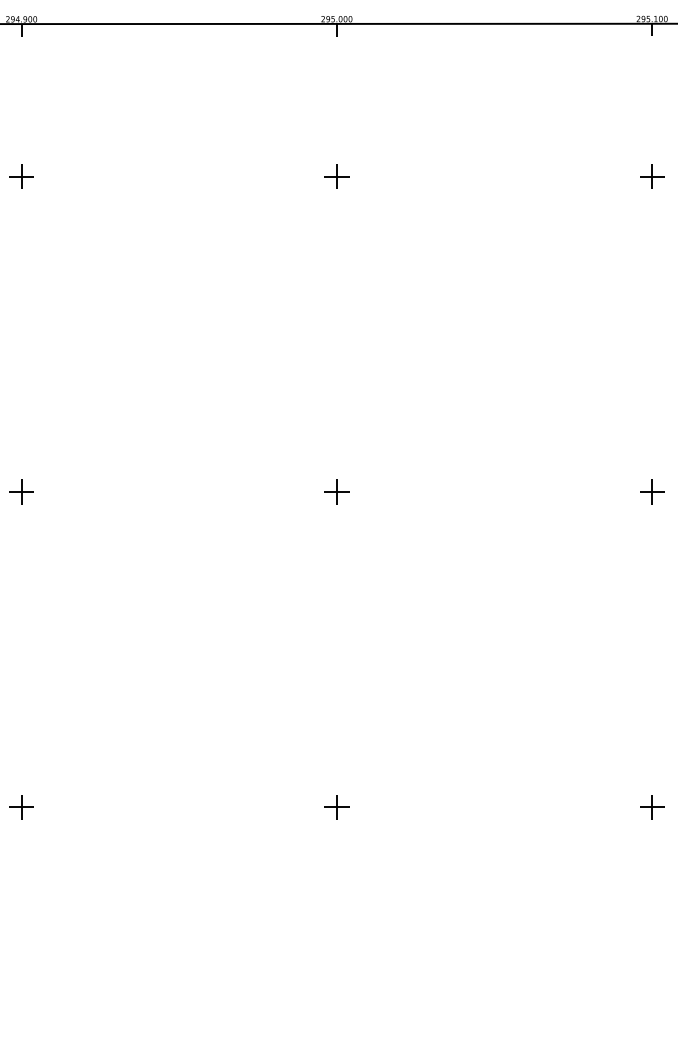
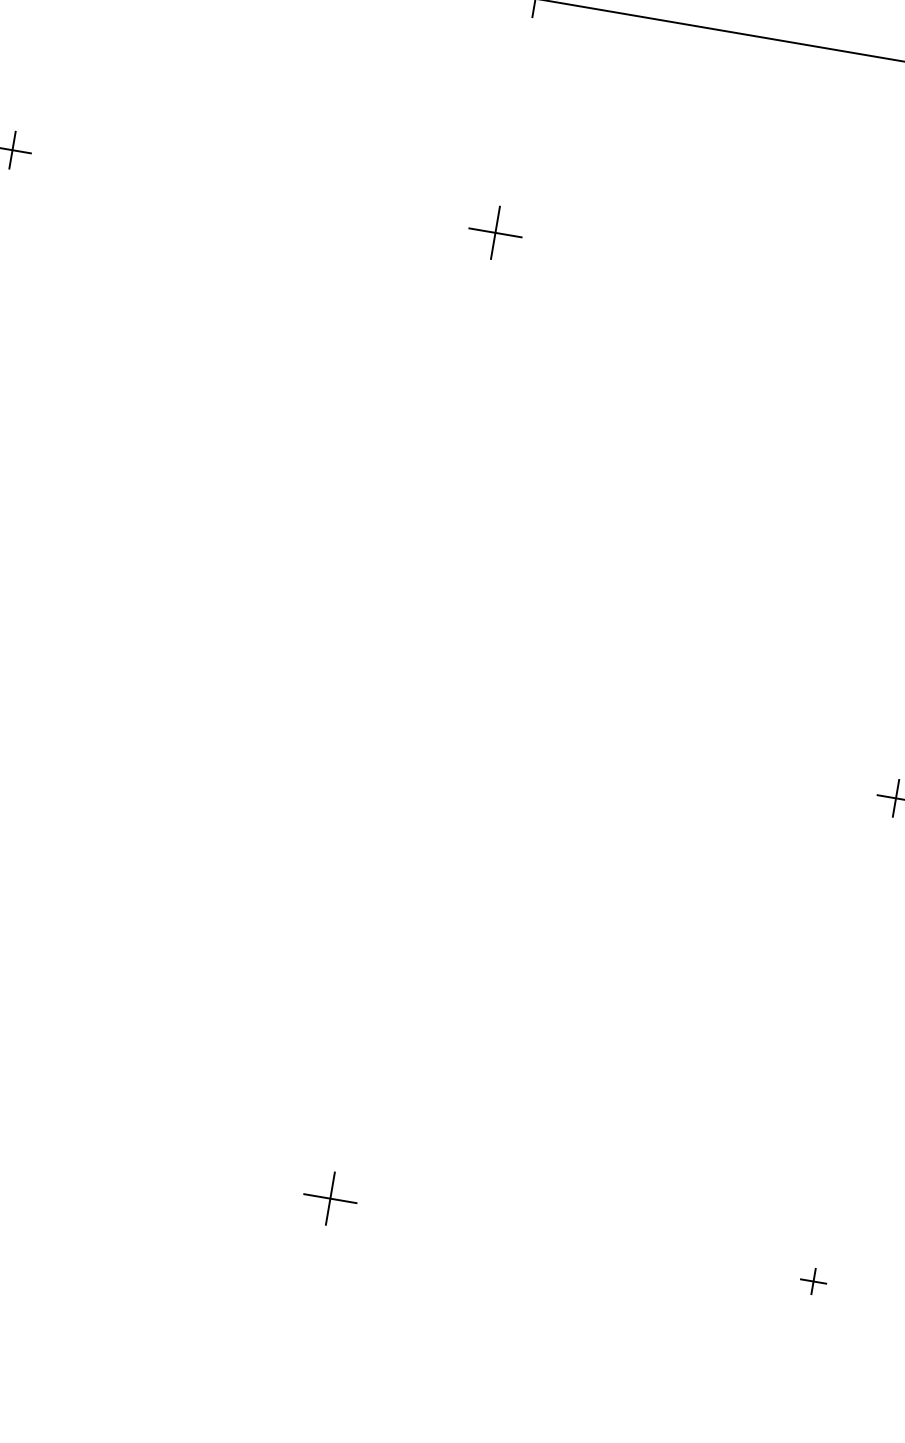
part: (336, 176) -> (494, 232), size x1.4
part: (336, 491) -> (412, 714), removed
part: (336, 807) -> (329, 1199), size x1.4
part: (652, 807) -> (813, 1281), size x0.7

